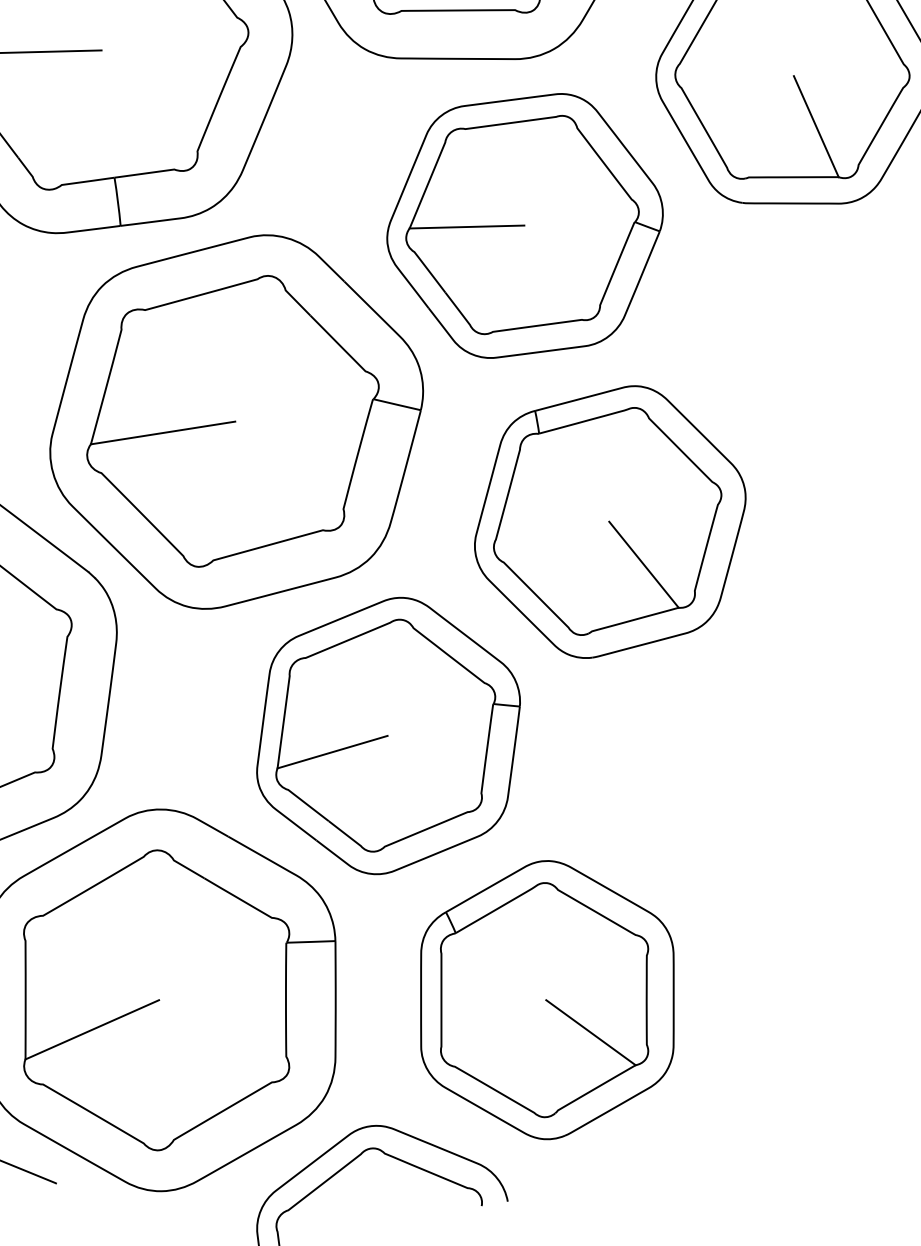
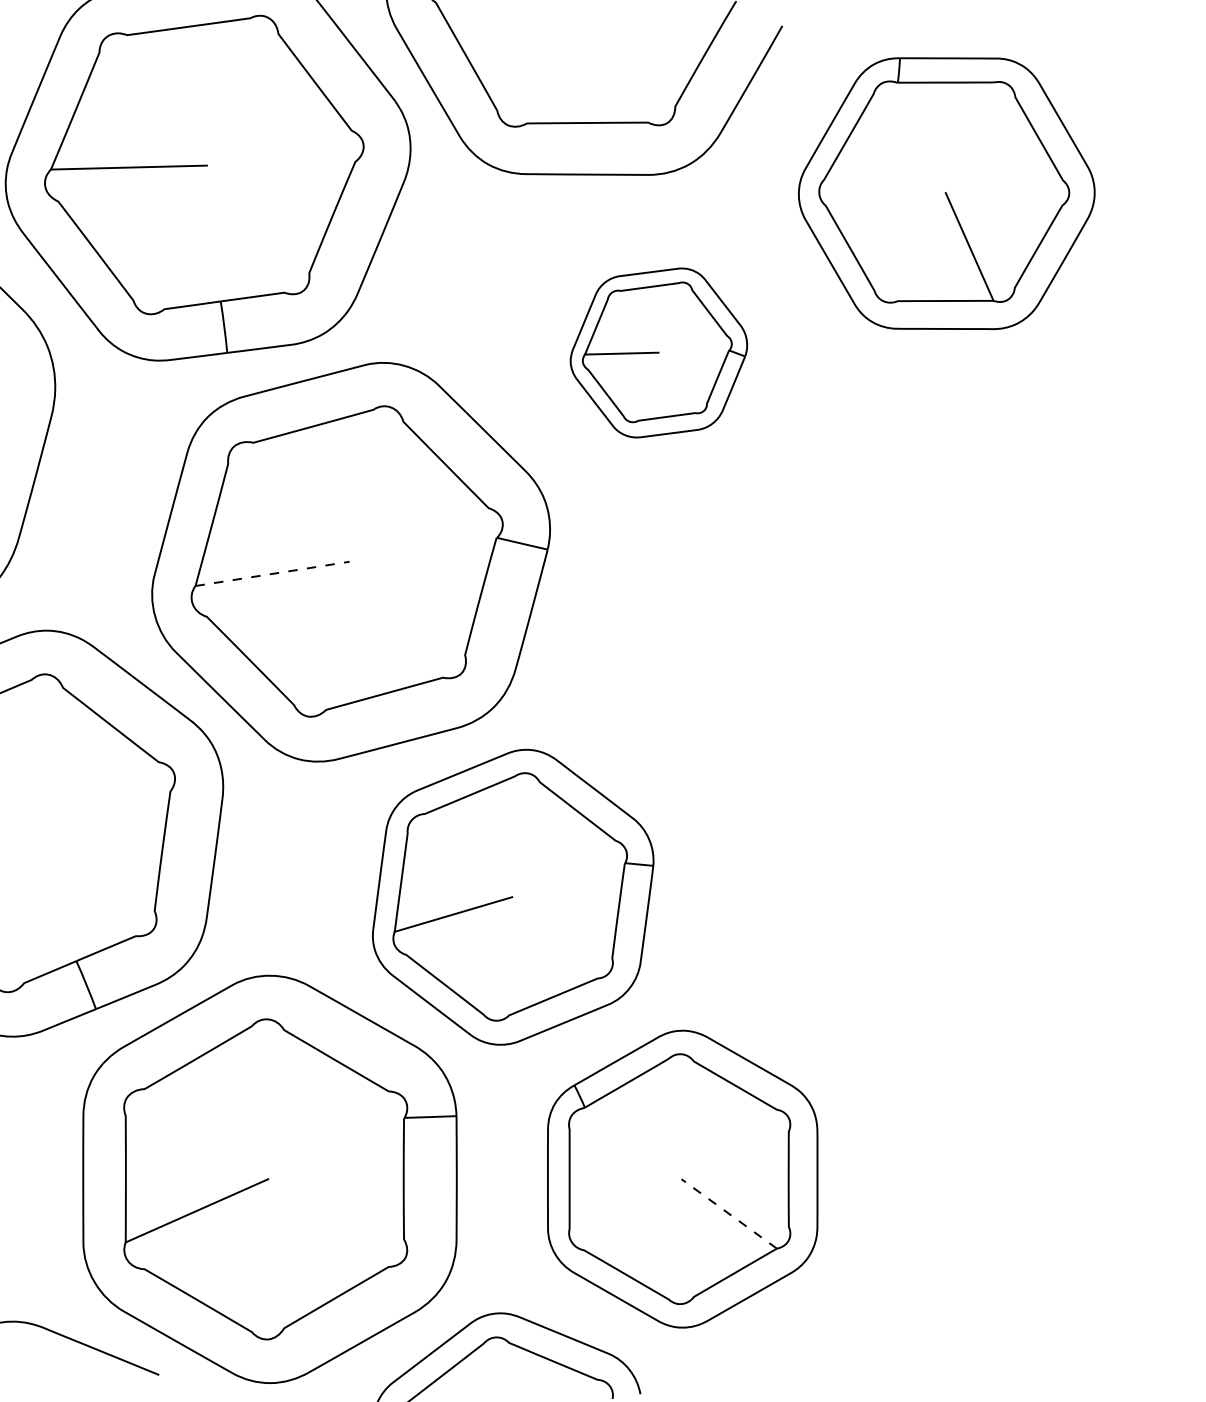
part: (524, 225) -> (658, 352), size x0.6
line: (163, 432) -> (272, 573), solid -> dashed
part: (609, 521) -> (749, 668), removed
line: (591, 1032) -> (729, 1213), solid -> dashed

